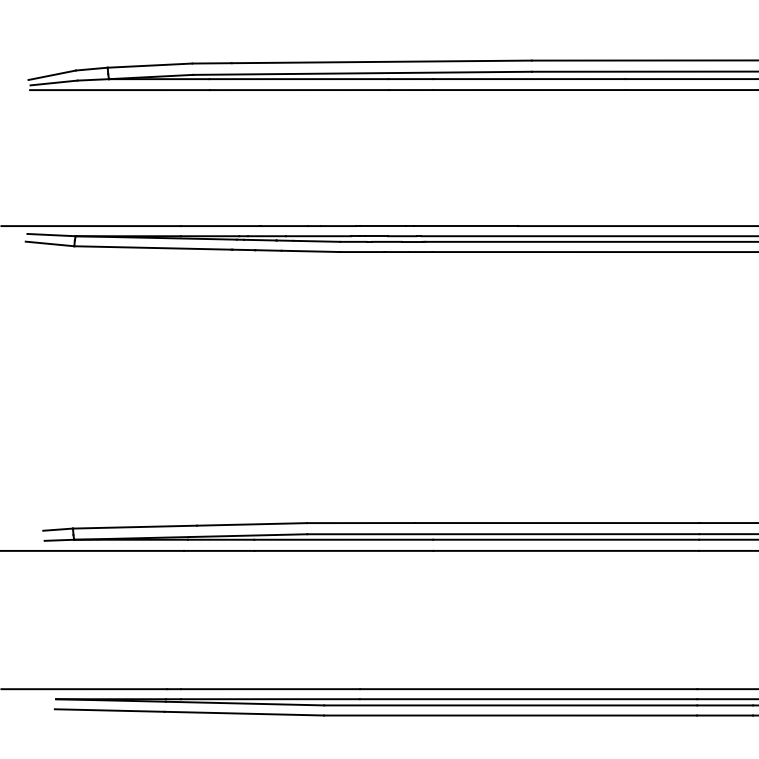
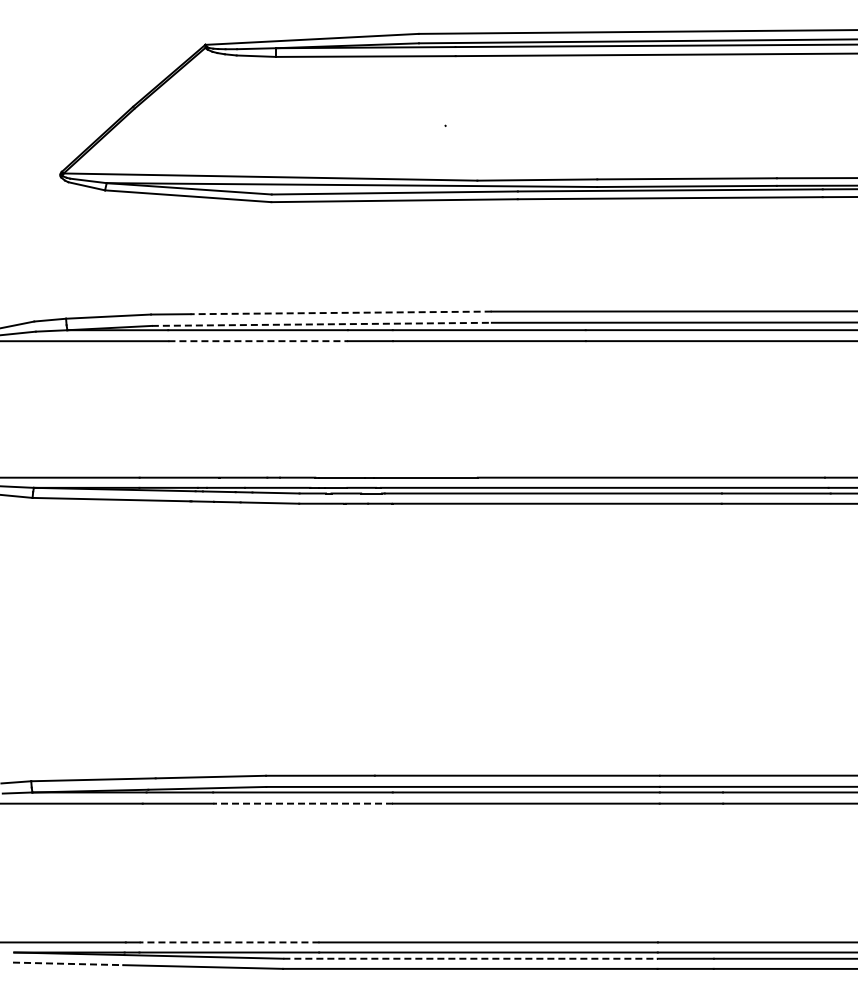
line: (382, 61) -> (341, 312), solid -> dashed
line: (363, 73) -> (322, 324), solid -> dashed
line: (299, 90) -> (258, 341), solid -> dashed
line: (344, 550) -> (303, 803), solid -> dashed
line: (270, 689) -> (229, 942), solid -> dashed
line: (511, 705) -> (471, 958), solid -> dashed
line: (110, 710) -> (68, 963), solid -> dashed

